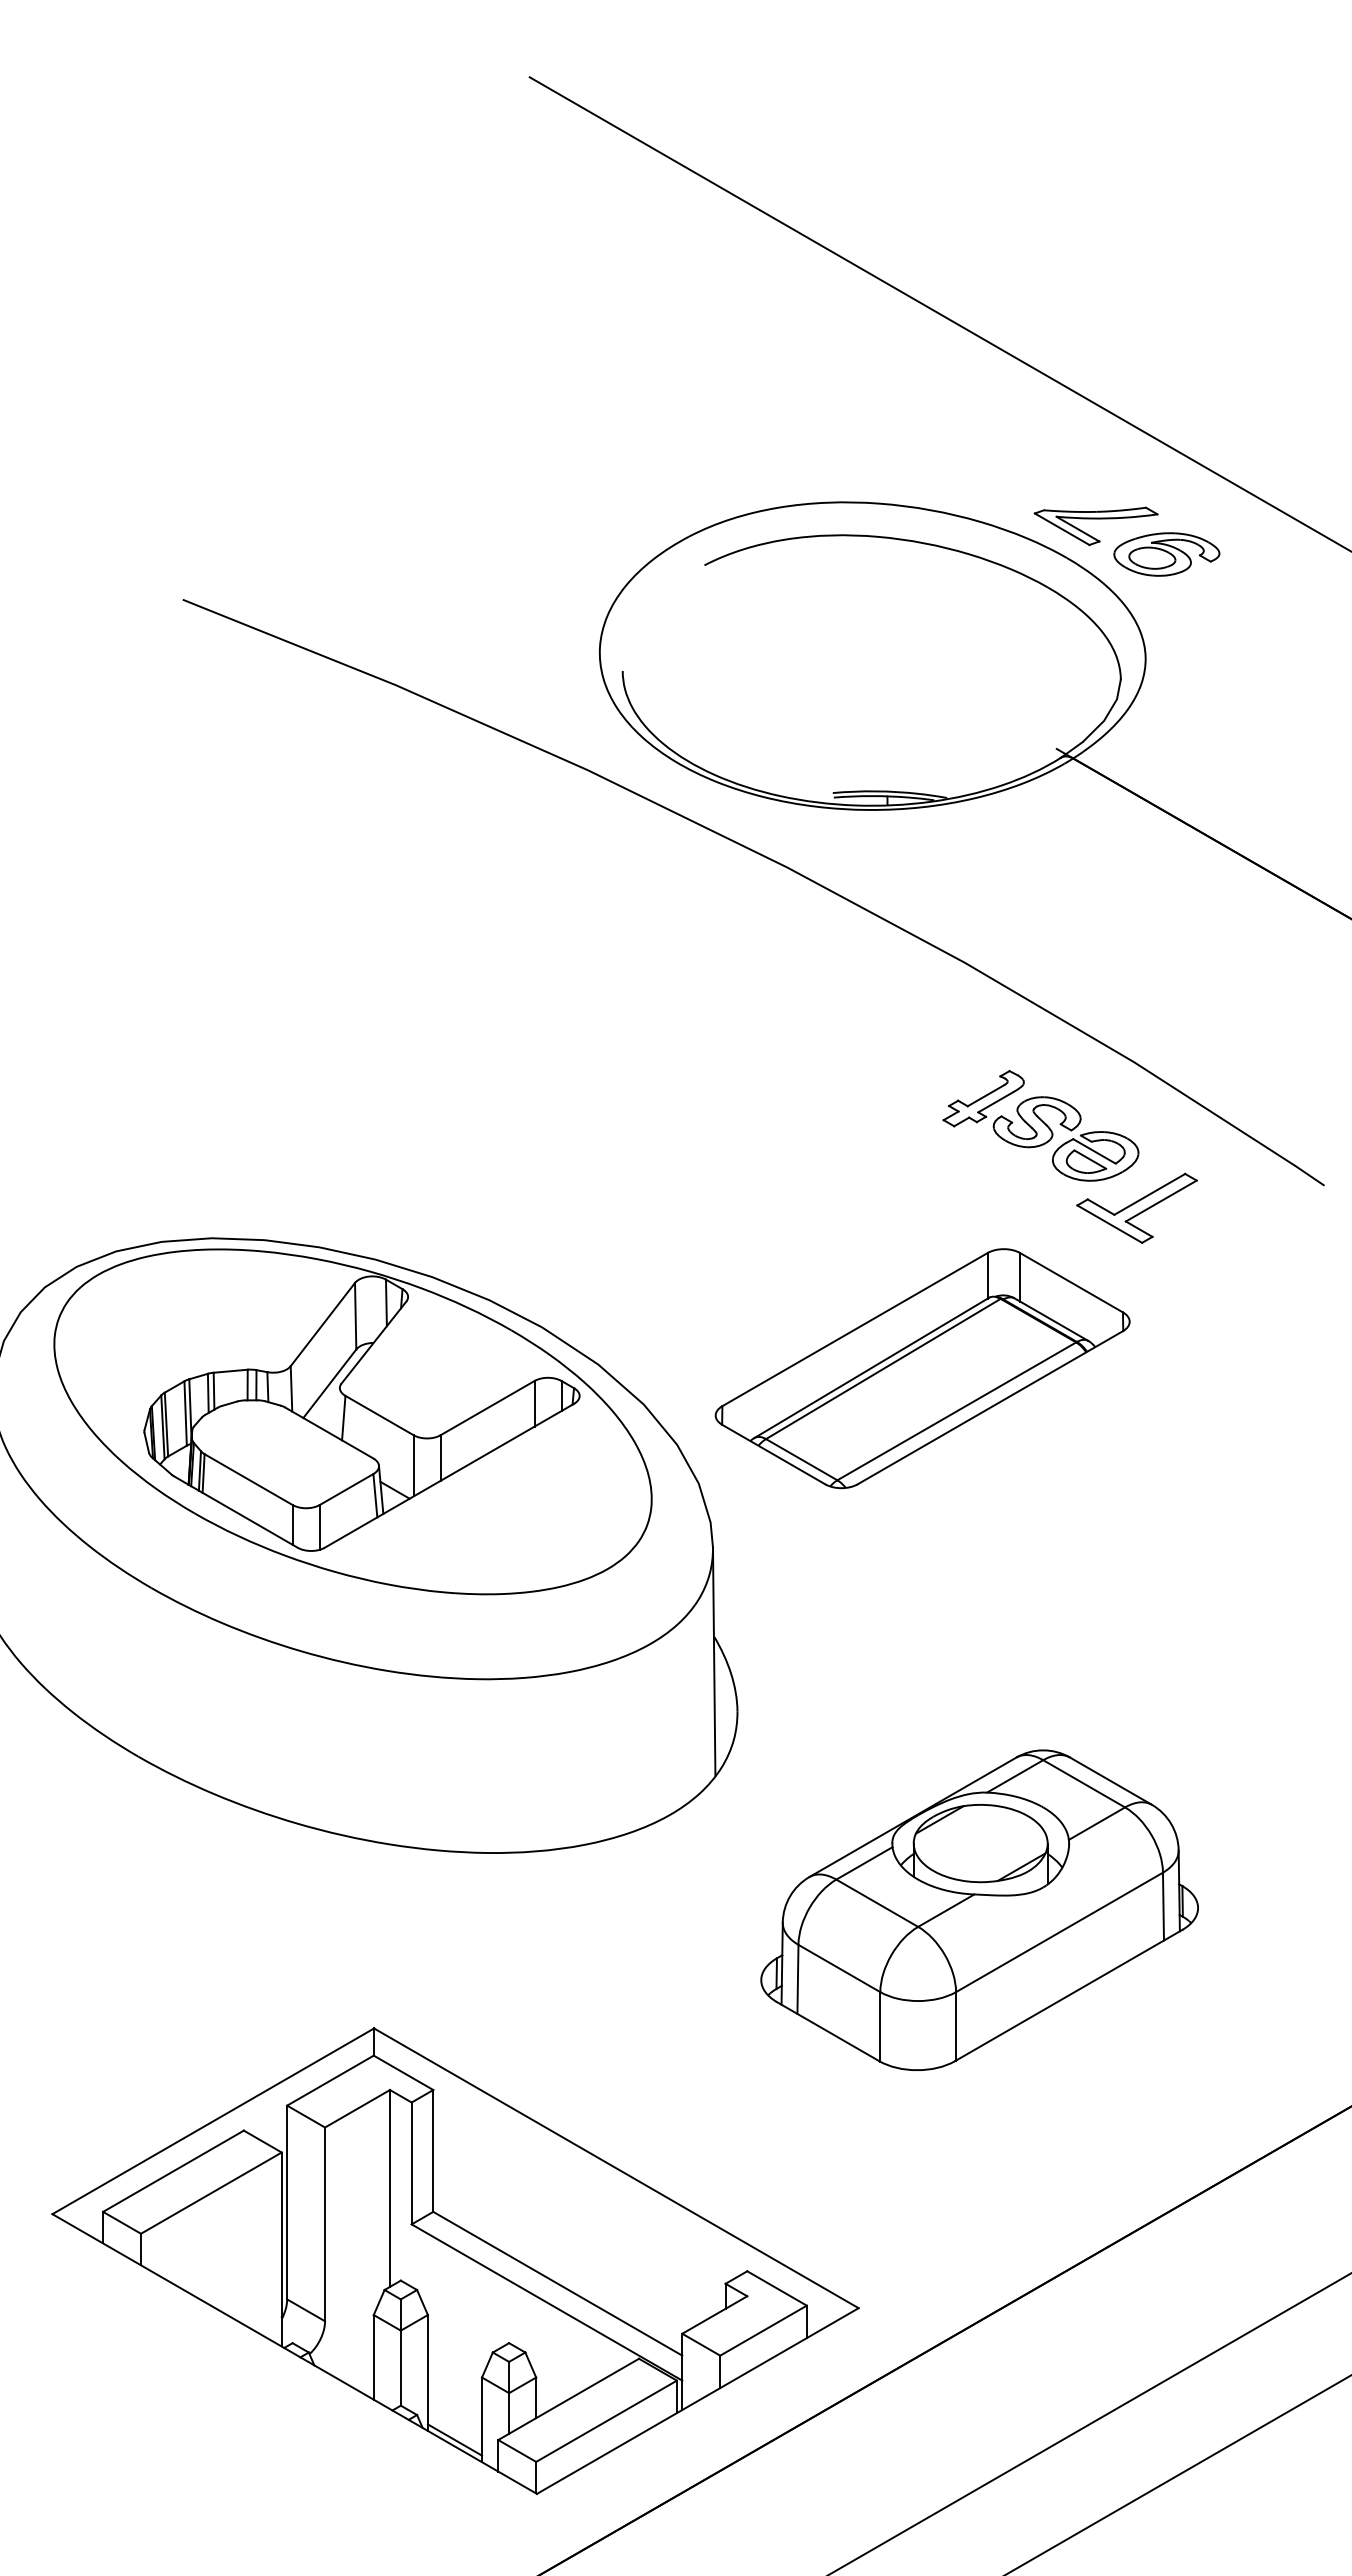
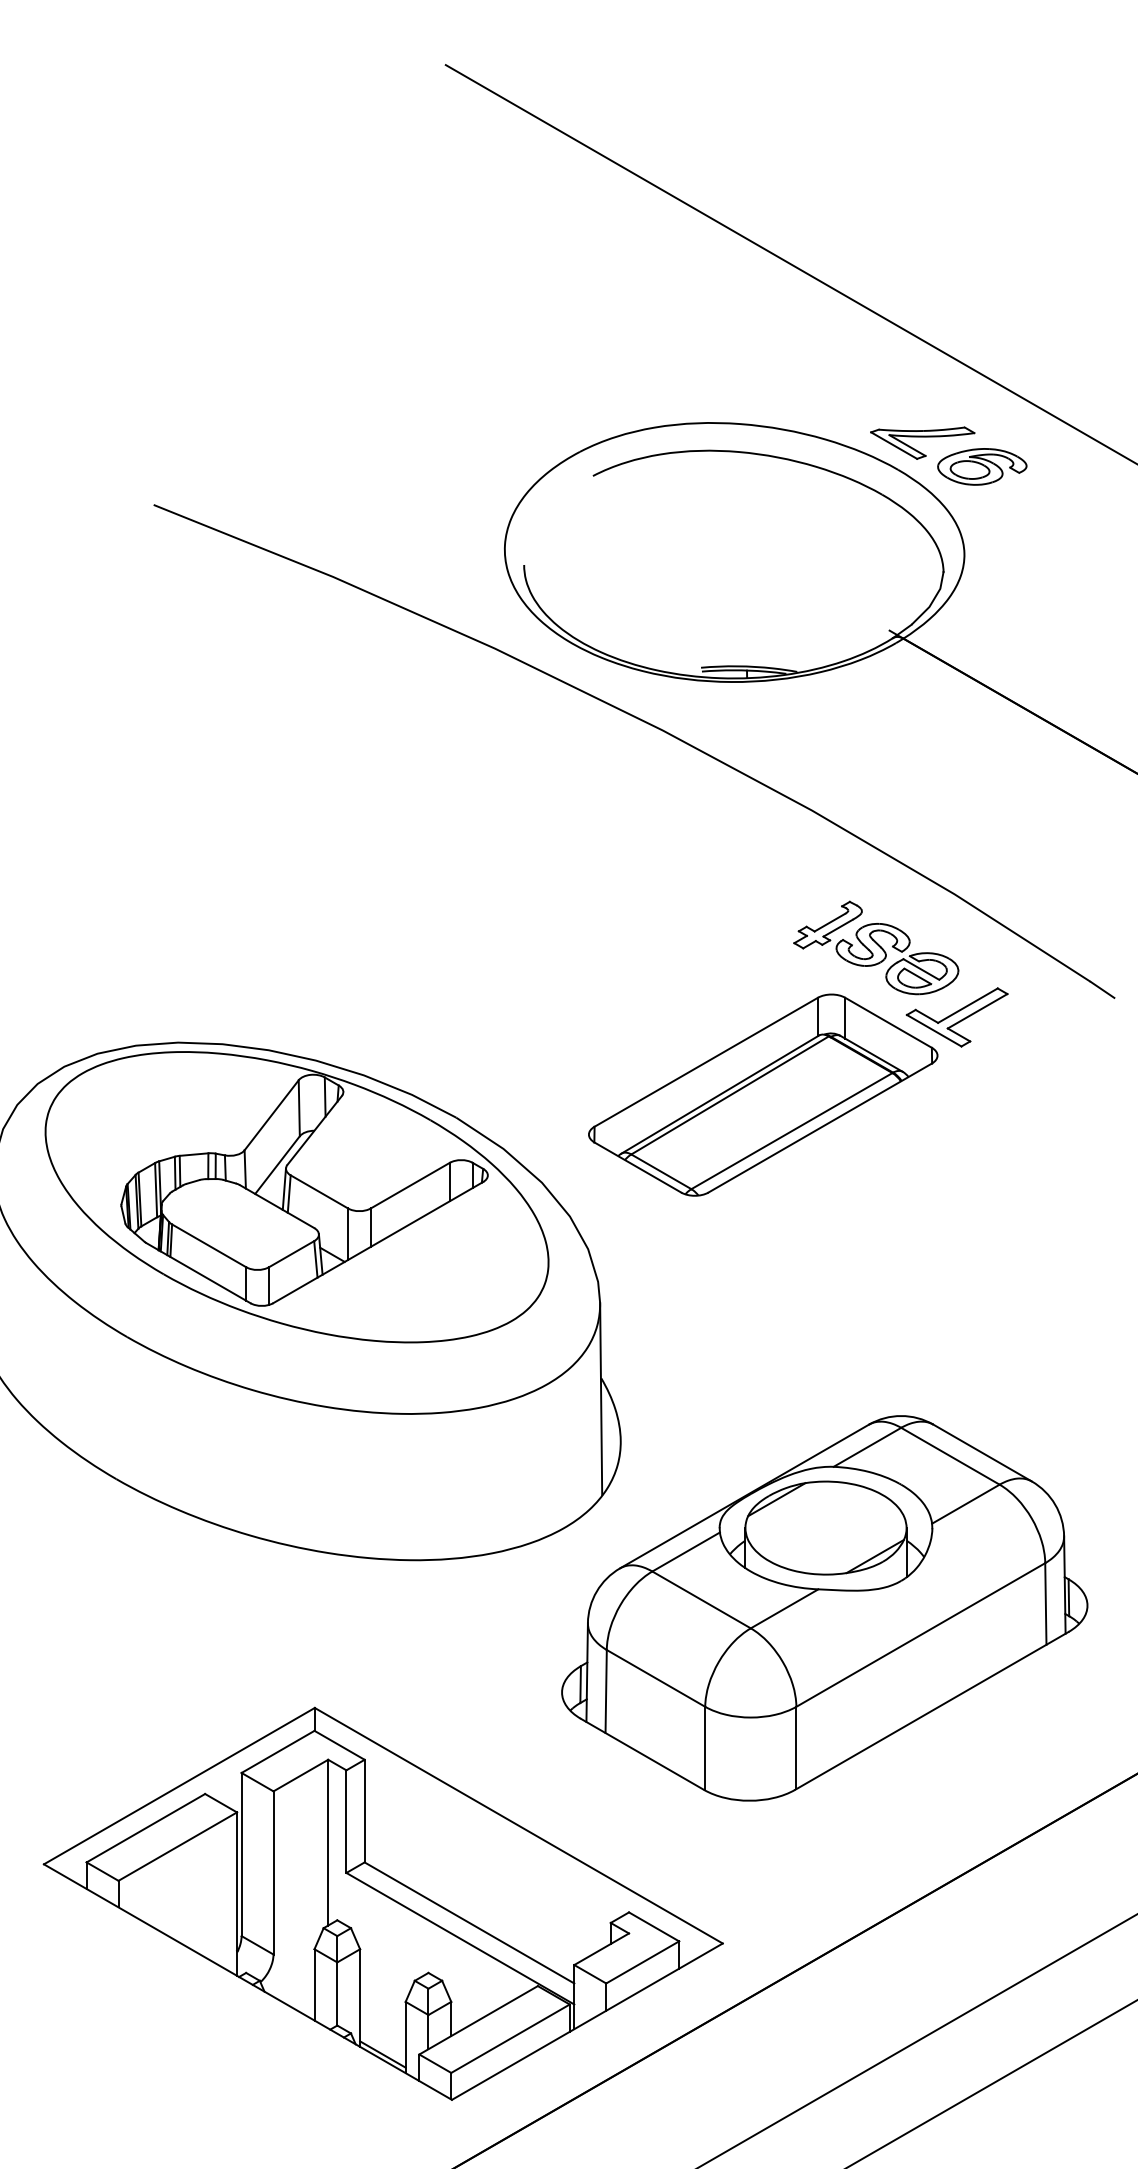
part: (922, 1368) -> (763, 1095), moved
line: (337, 1411) -> (283, 1188), added
part: (979, 1910) -> (824, 1608), size x1.43

